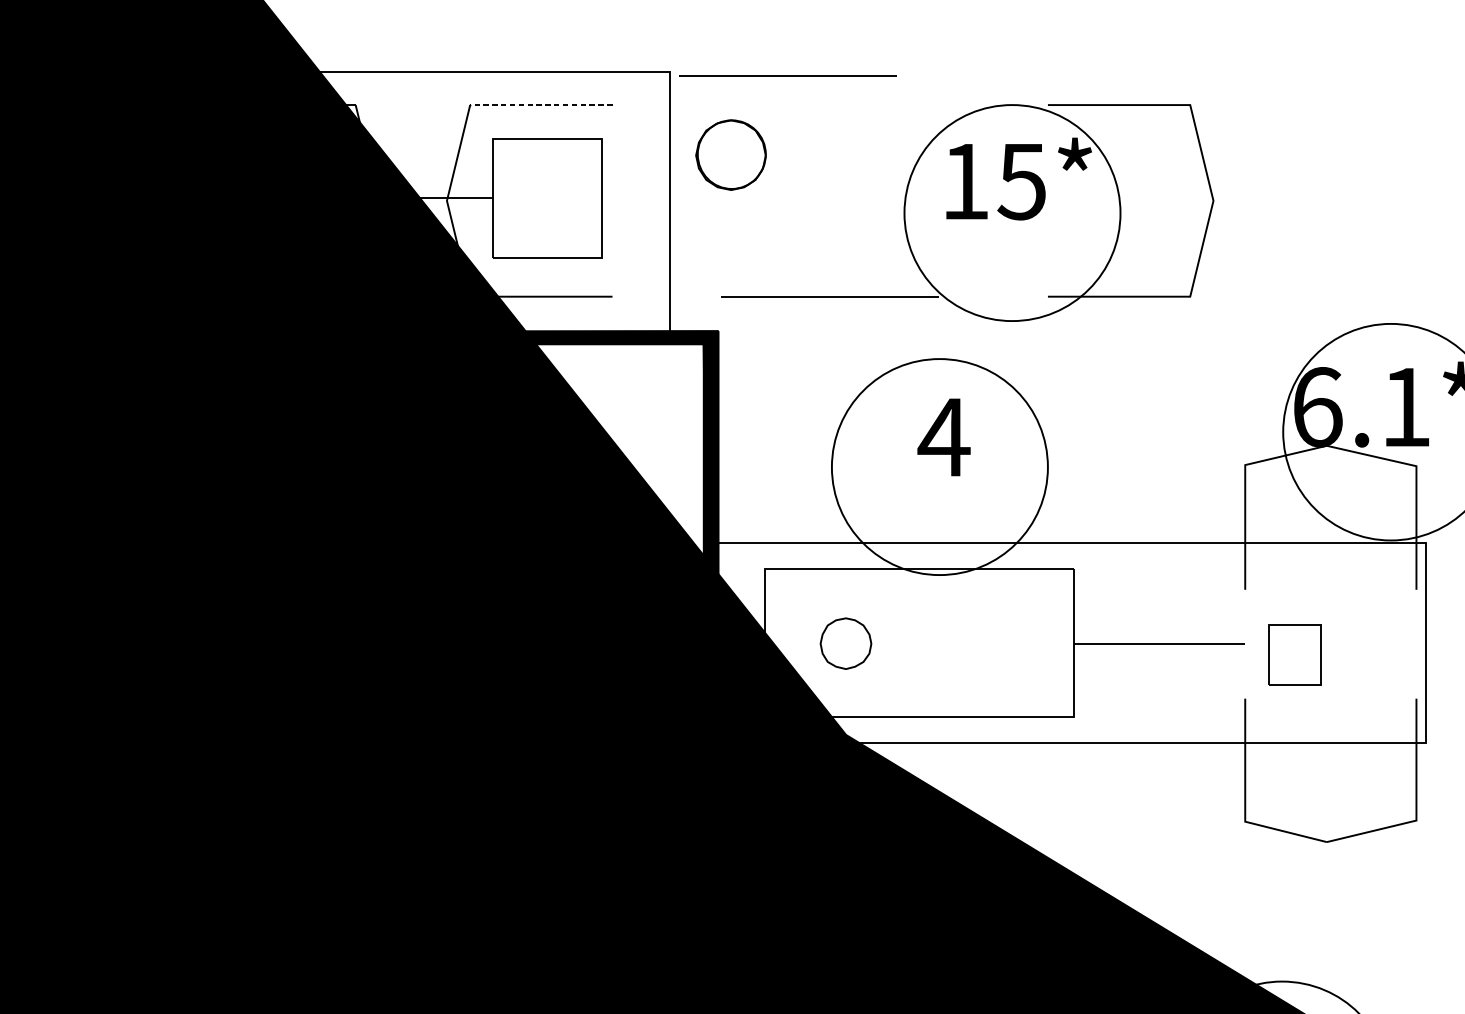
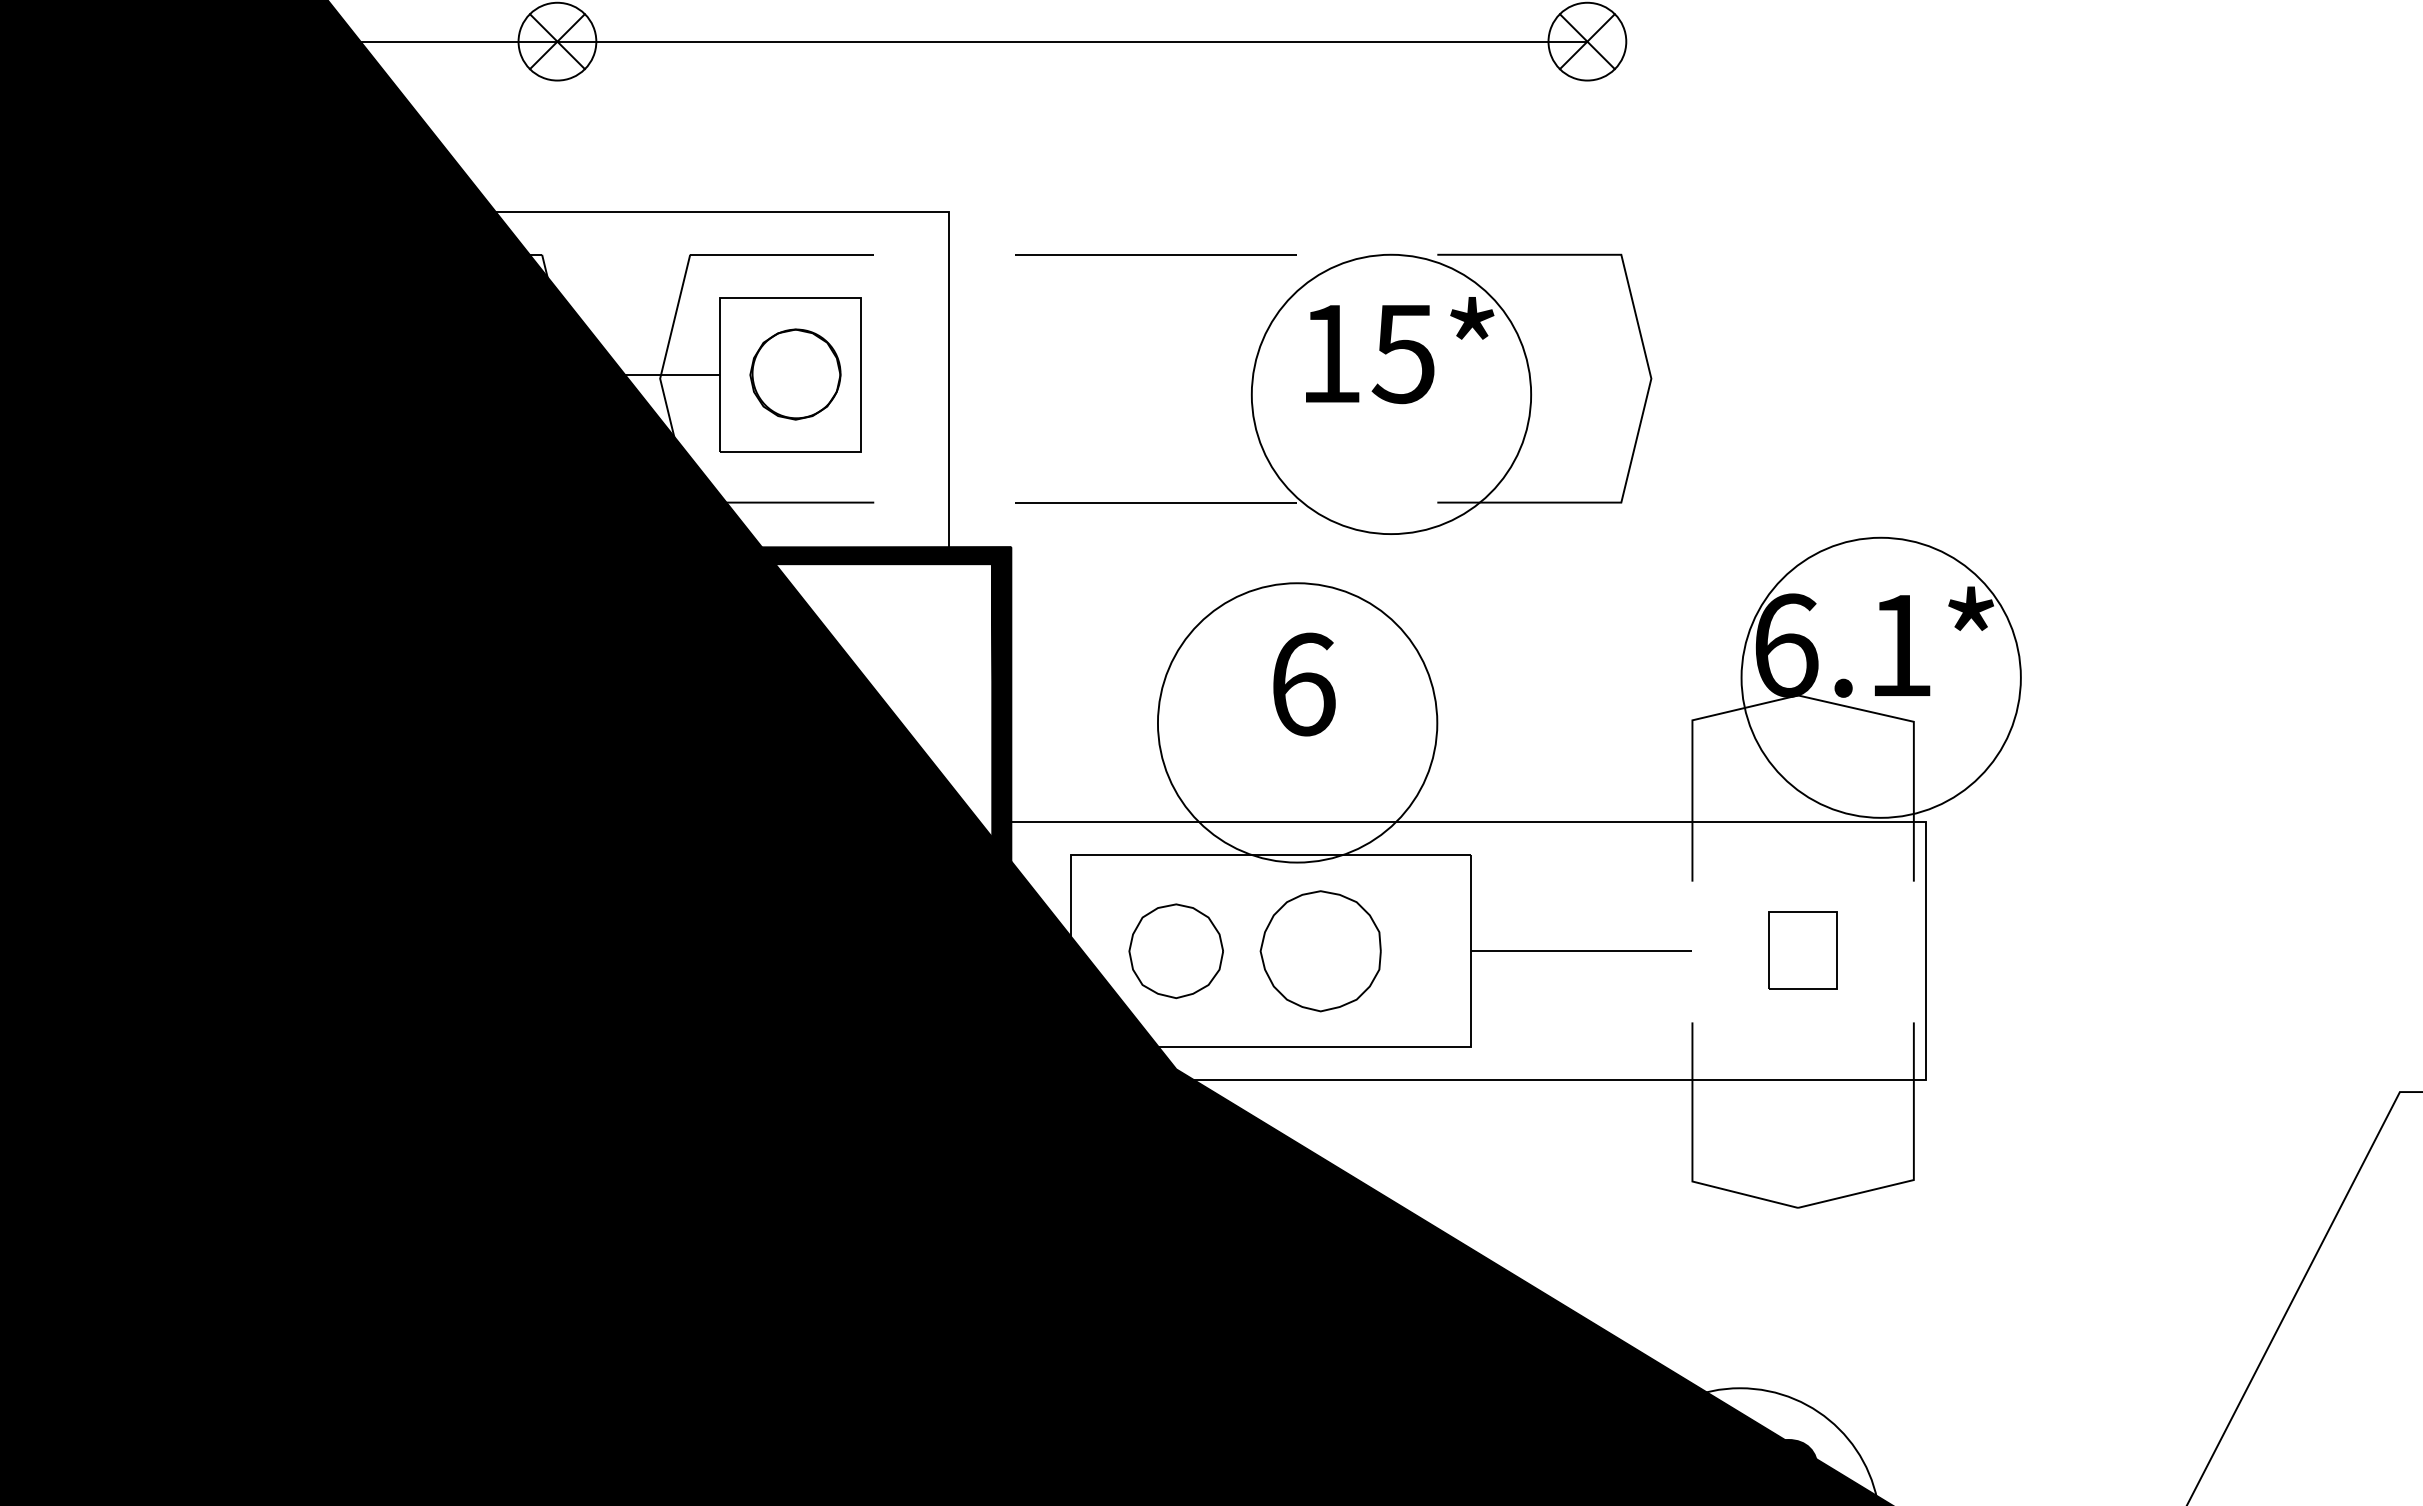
line: (787, 75) -> (1155, 254), moved
line: (540, 104) -> (781, 254), dashed -> solid
part: (731, 155) -> (795, 374), moved
text: (943, 437) -> (1302, 684), 4 -> 6
part: (845, 643) -> (1175, 951), size x1.43
part: (957, 643) -> (1320, 951), added
part: (1294, 655) -> (1802, 950), moved

